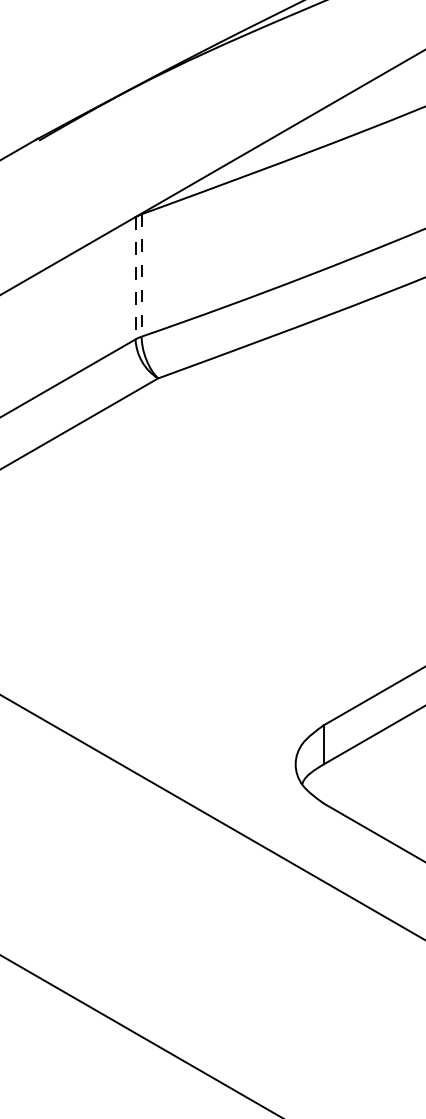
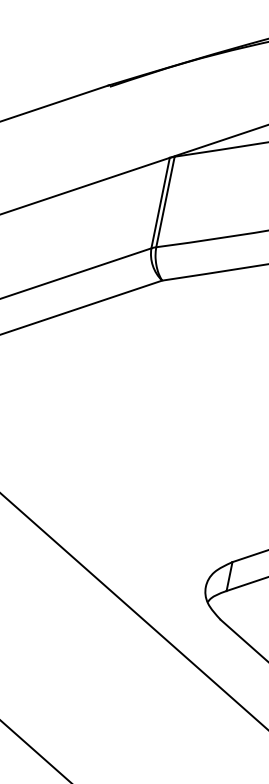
line: (141, 276) -> (165, 202), dashed -> solid
line: (135, 278) -> (160, 203), dashed -> solid

